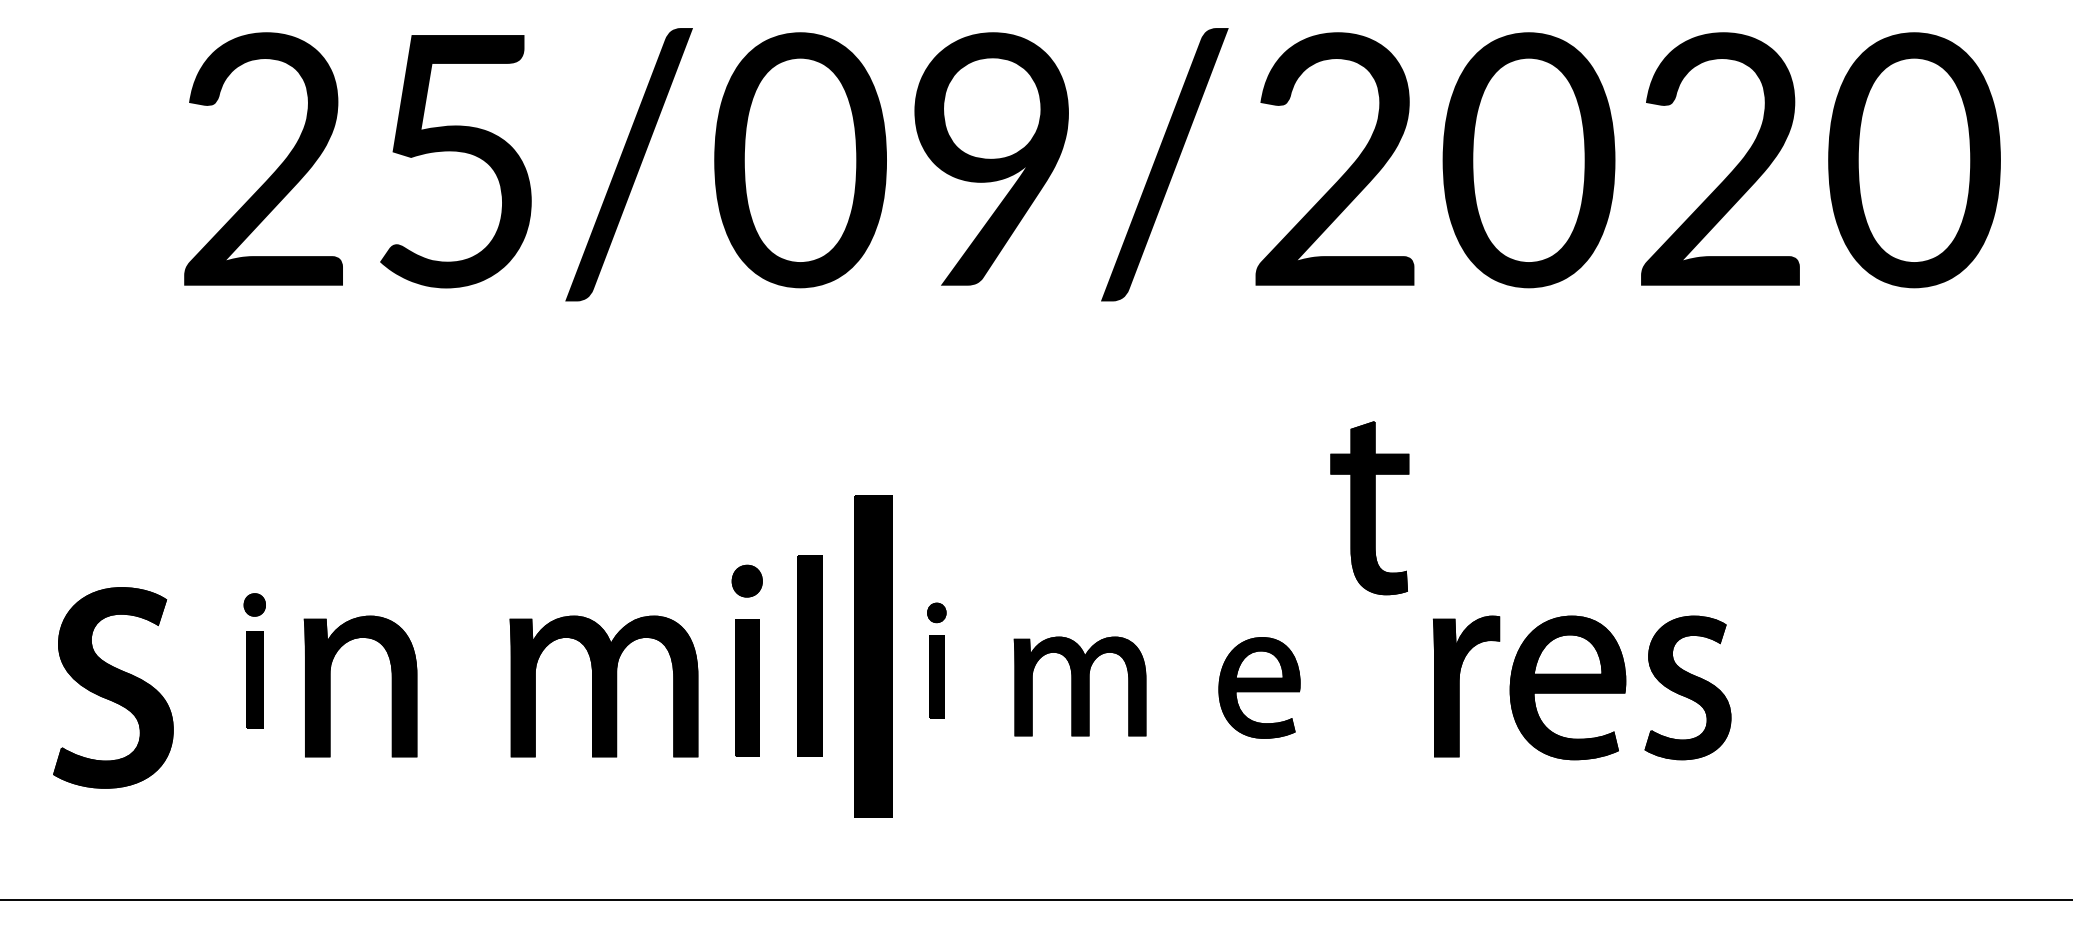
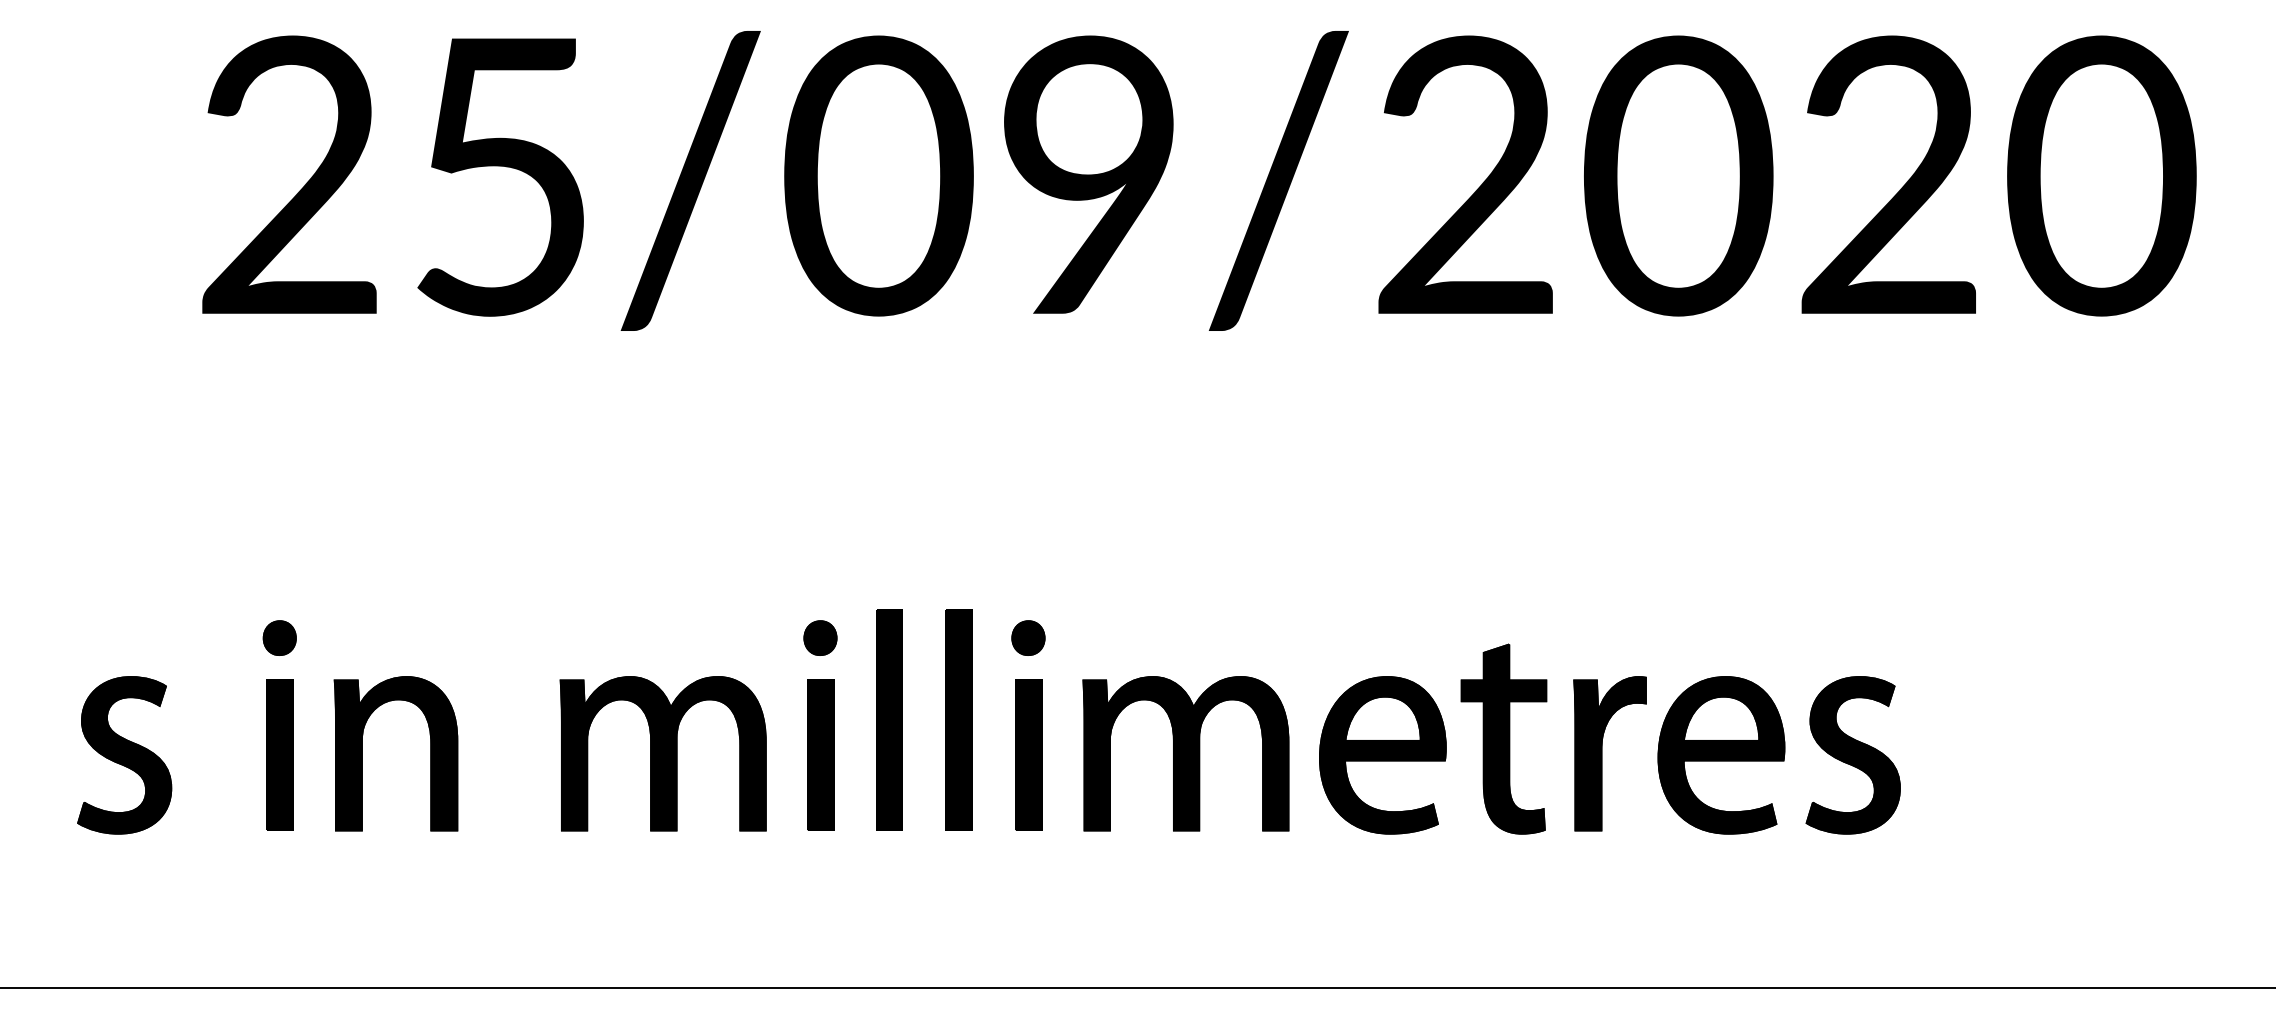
part: (1369, 508) -> (1503, 739), moved
part: (873, 655) -> (959, 719), size x0.62
part: (254, 660) -> (279, 725), size x1.43
part: (936, 660) -> (1028, 725), size x1.67
part: (1079, 686) -> (1185, 753), size x1.43
part: (113, 687) -> (124, 754), size x0.71
part: (1259, 687) -> (1382, 754), size x1.43

